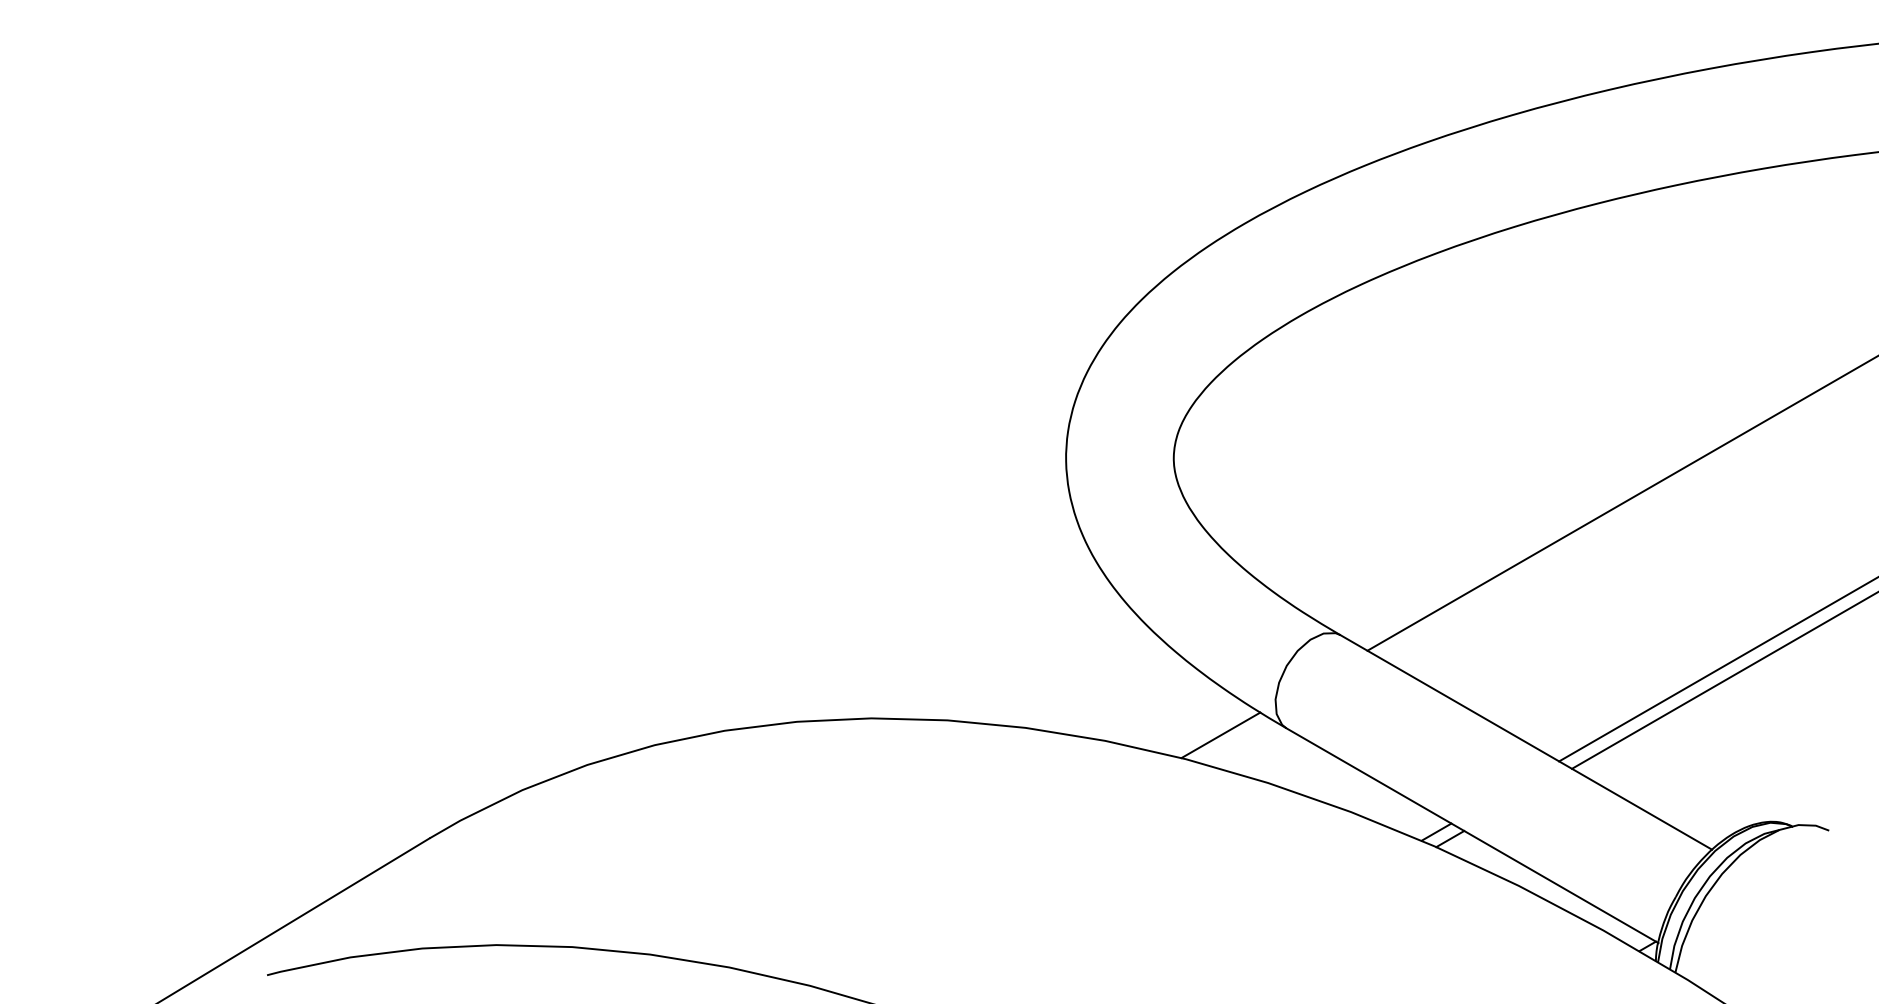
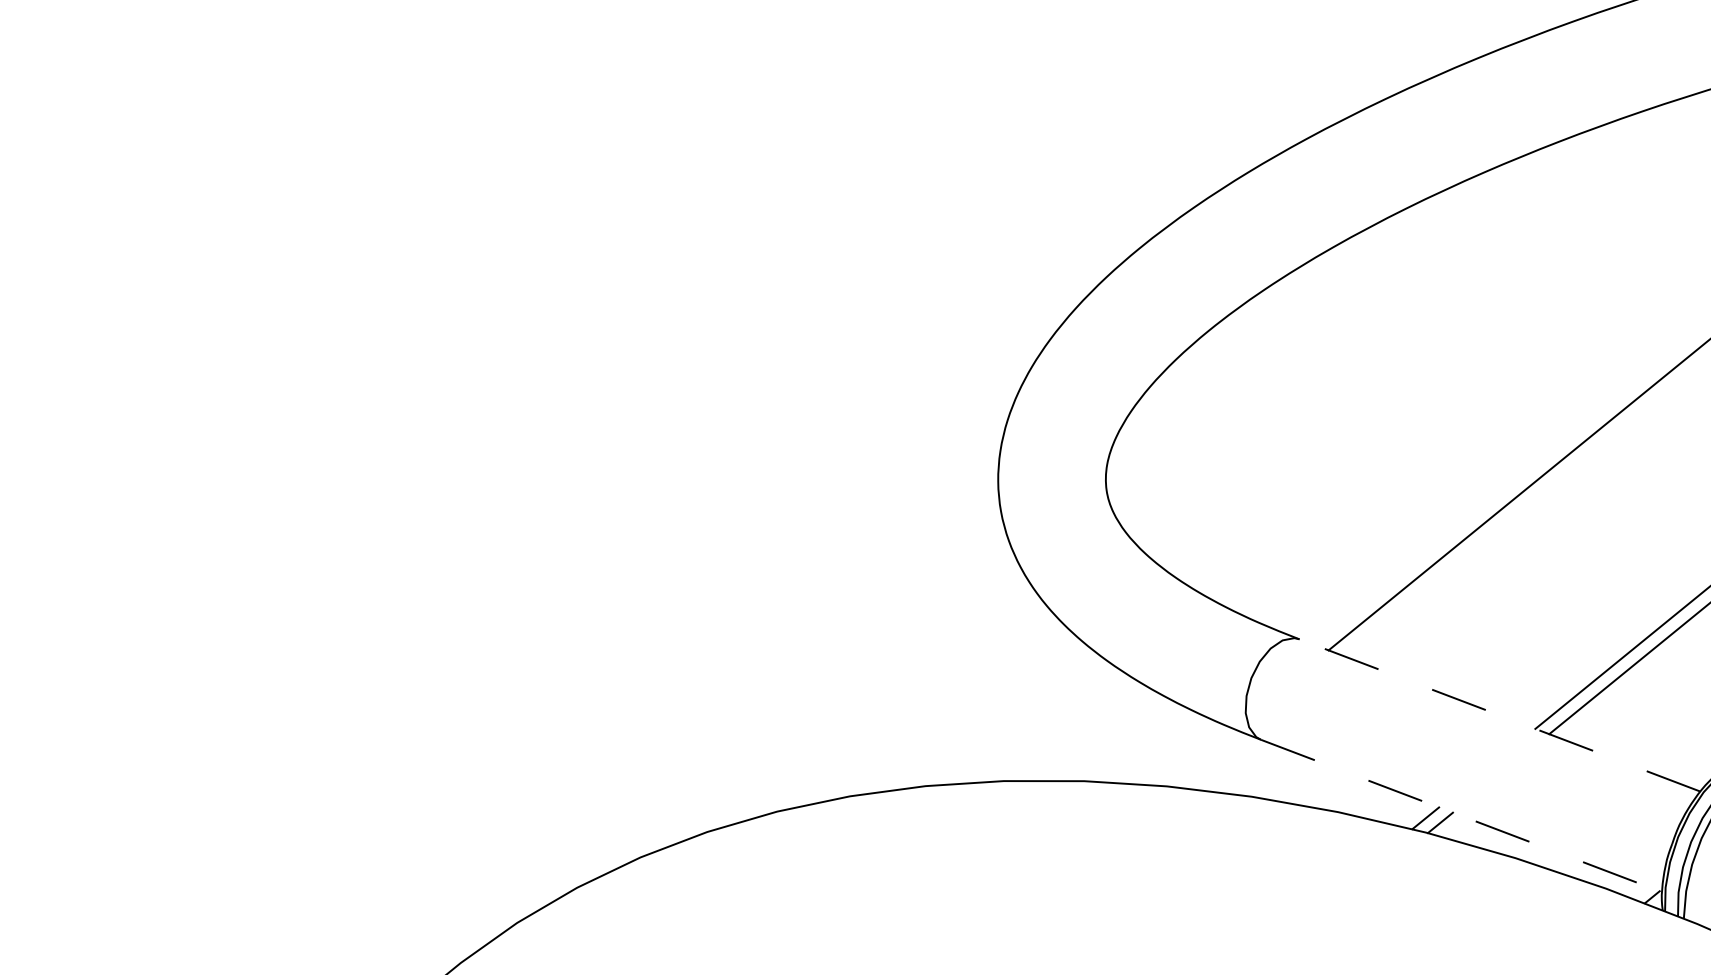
line: (1220, 735) -> (1197, 757), removed
line: (1526, 742) -> (1500, 715), solid -> dashed
line: (1472, 835) -> (1461, 815), solid -> dashed

